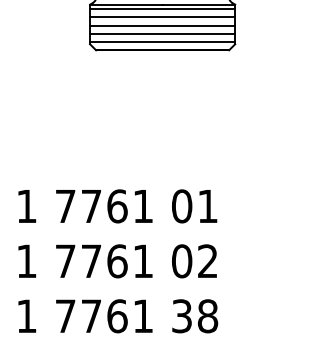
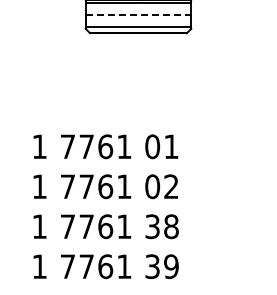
line: (162, 17) -> (138, 9), removed
line: (162, 25) -> (138, 15), solid -> dashed
line: (162, 34) -> (138, 21), removed

